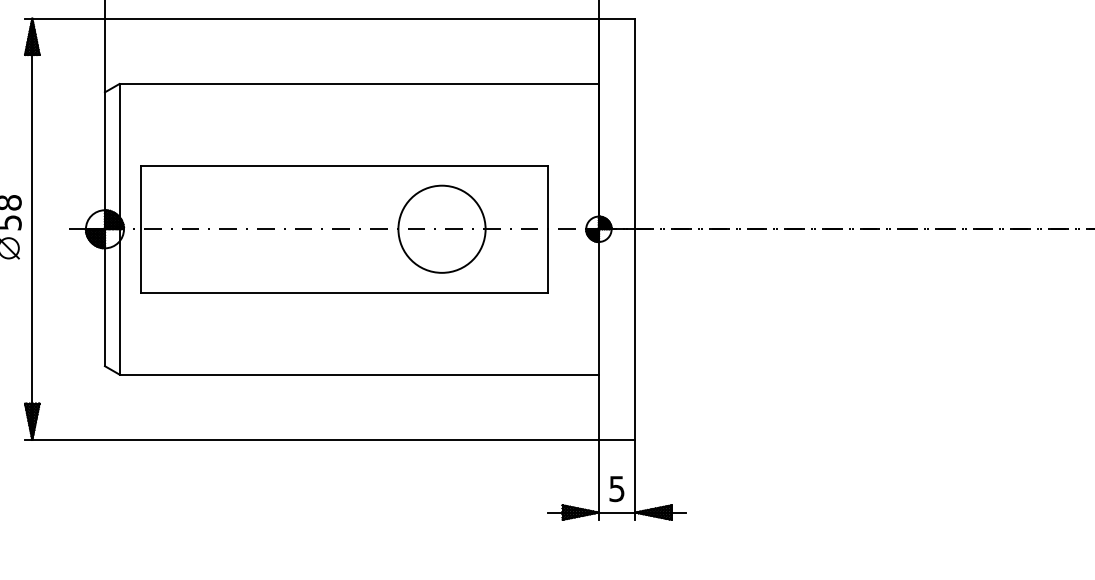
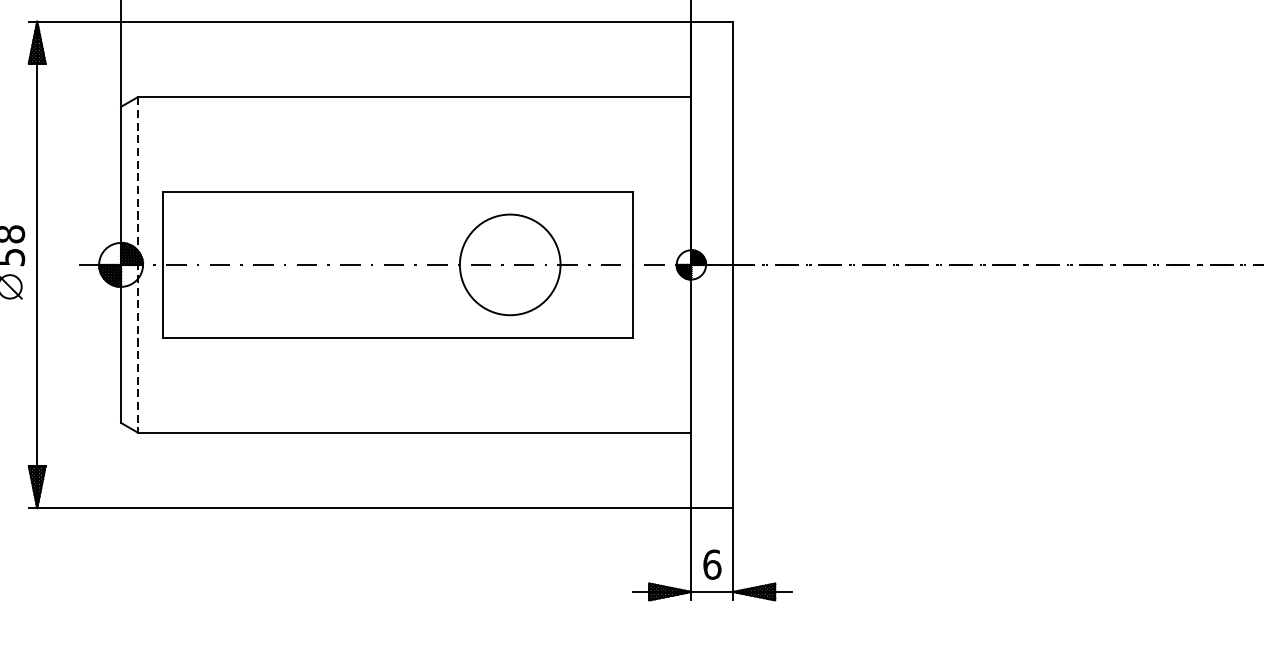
line: (119, 229) -> (137, 265), solid -> dashed
text: (617, 488) -> (712, 564), 5 -> 6

